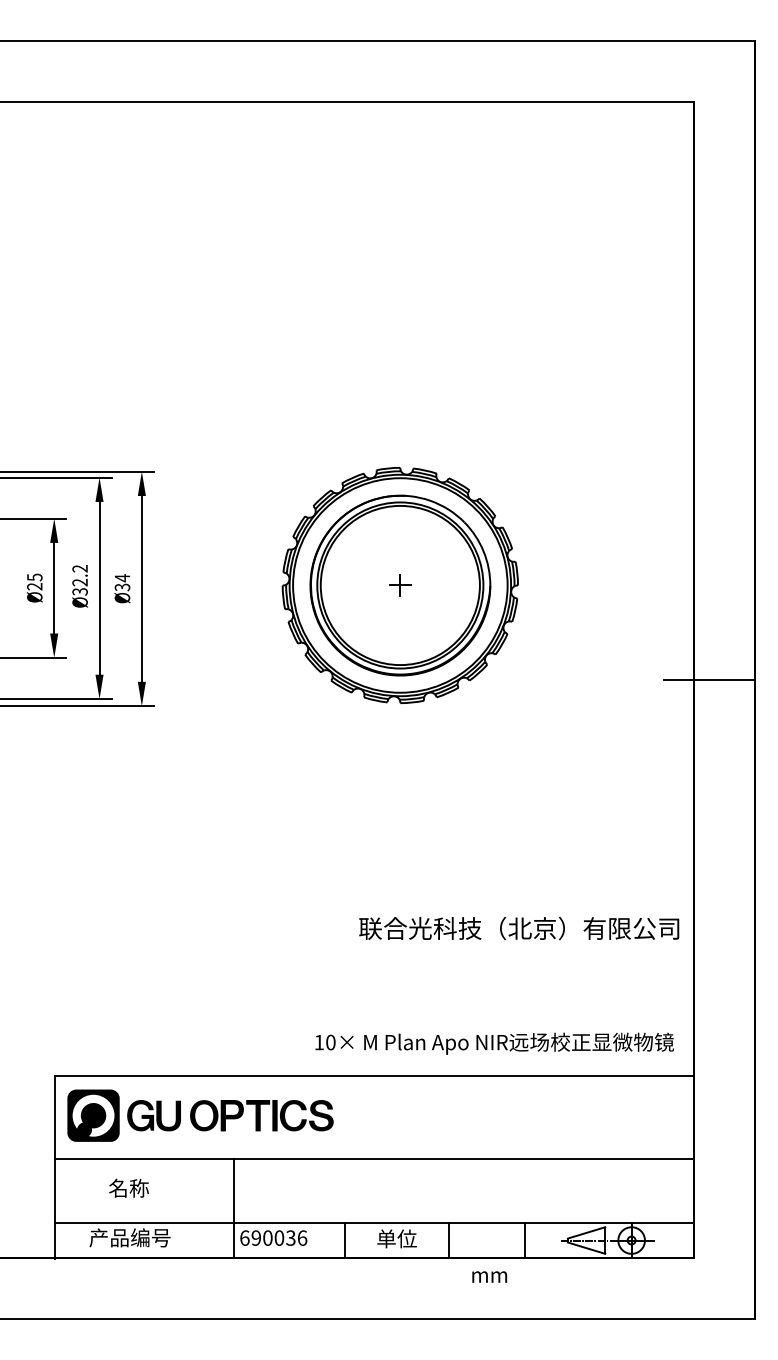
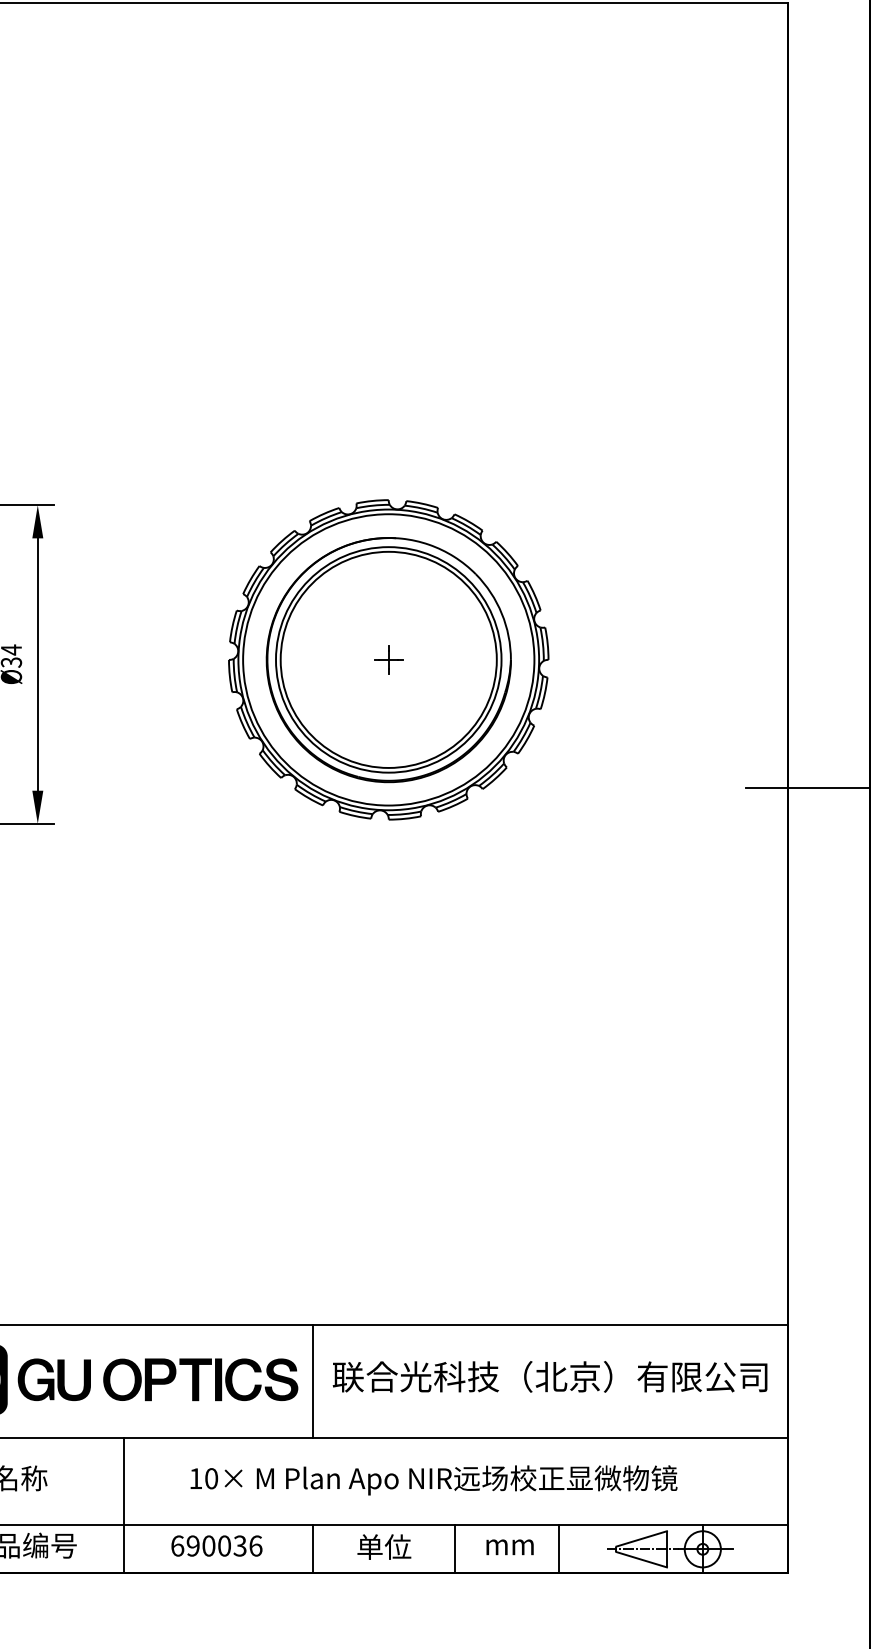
text: (519, 928) -> (550, 1376), moved
text: (494, 1043) -> (433, 1480), moved
line: (344, 1116) -> (312, 1380), added
line: (233, 1208) -> (124, 1505), moved
text: (489, 1276) -> (509, 1546), moved

